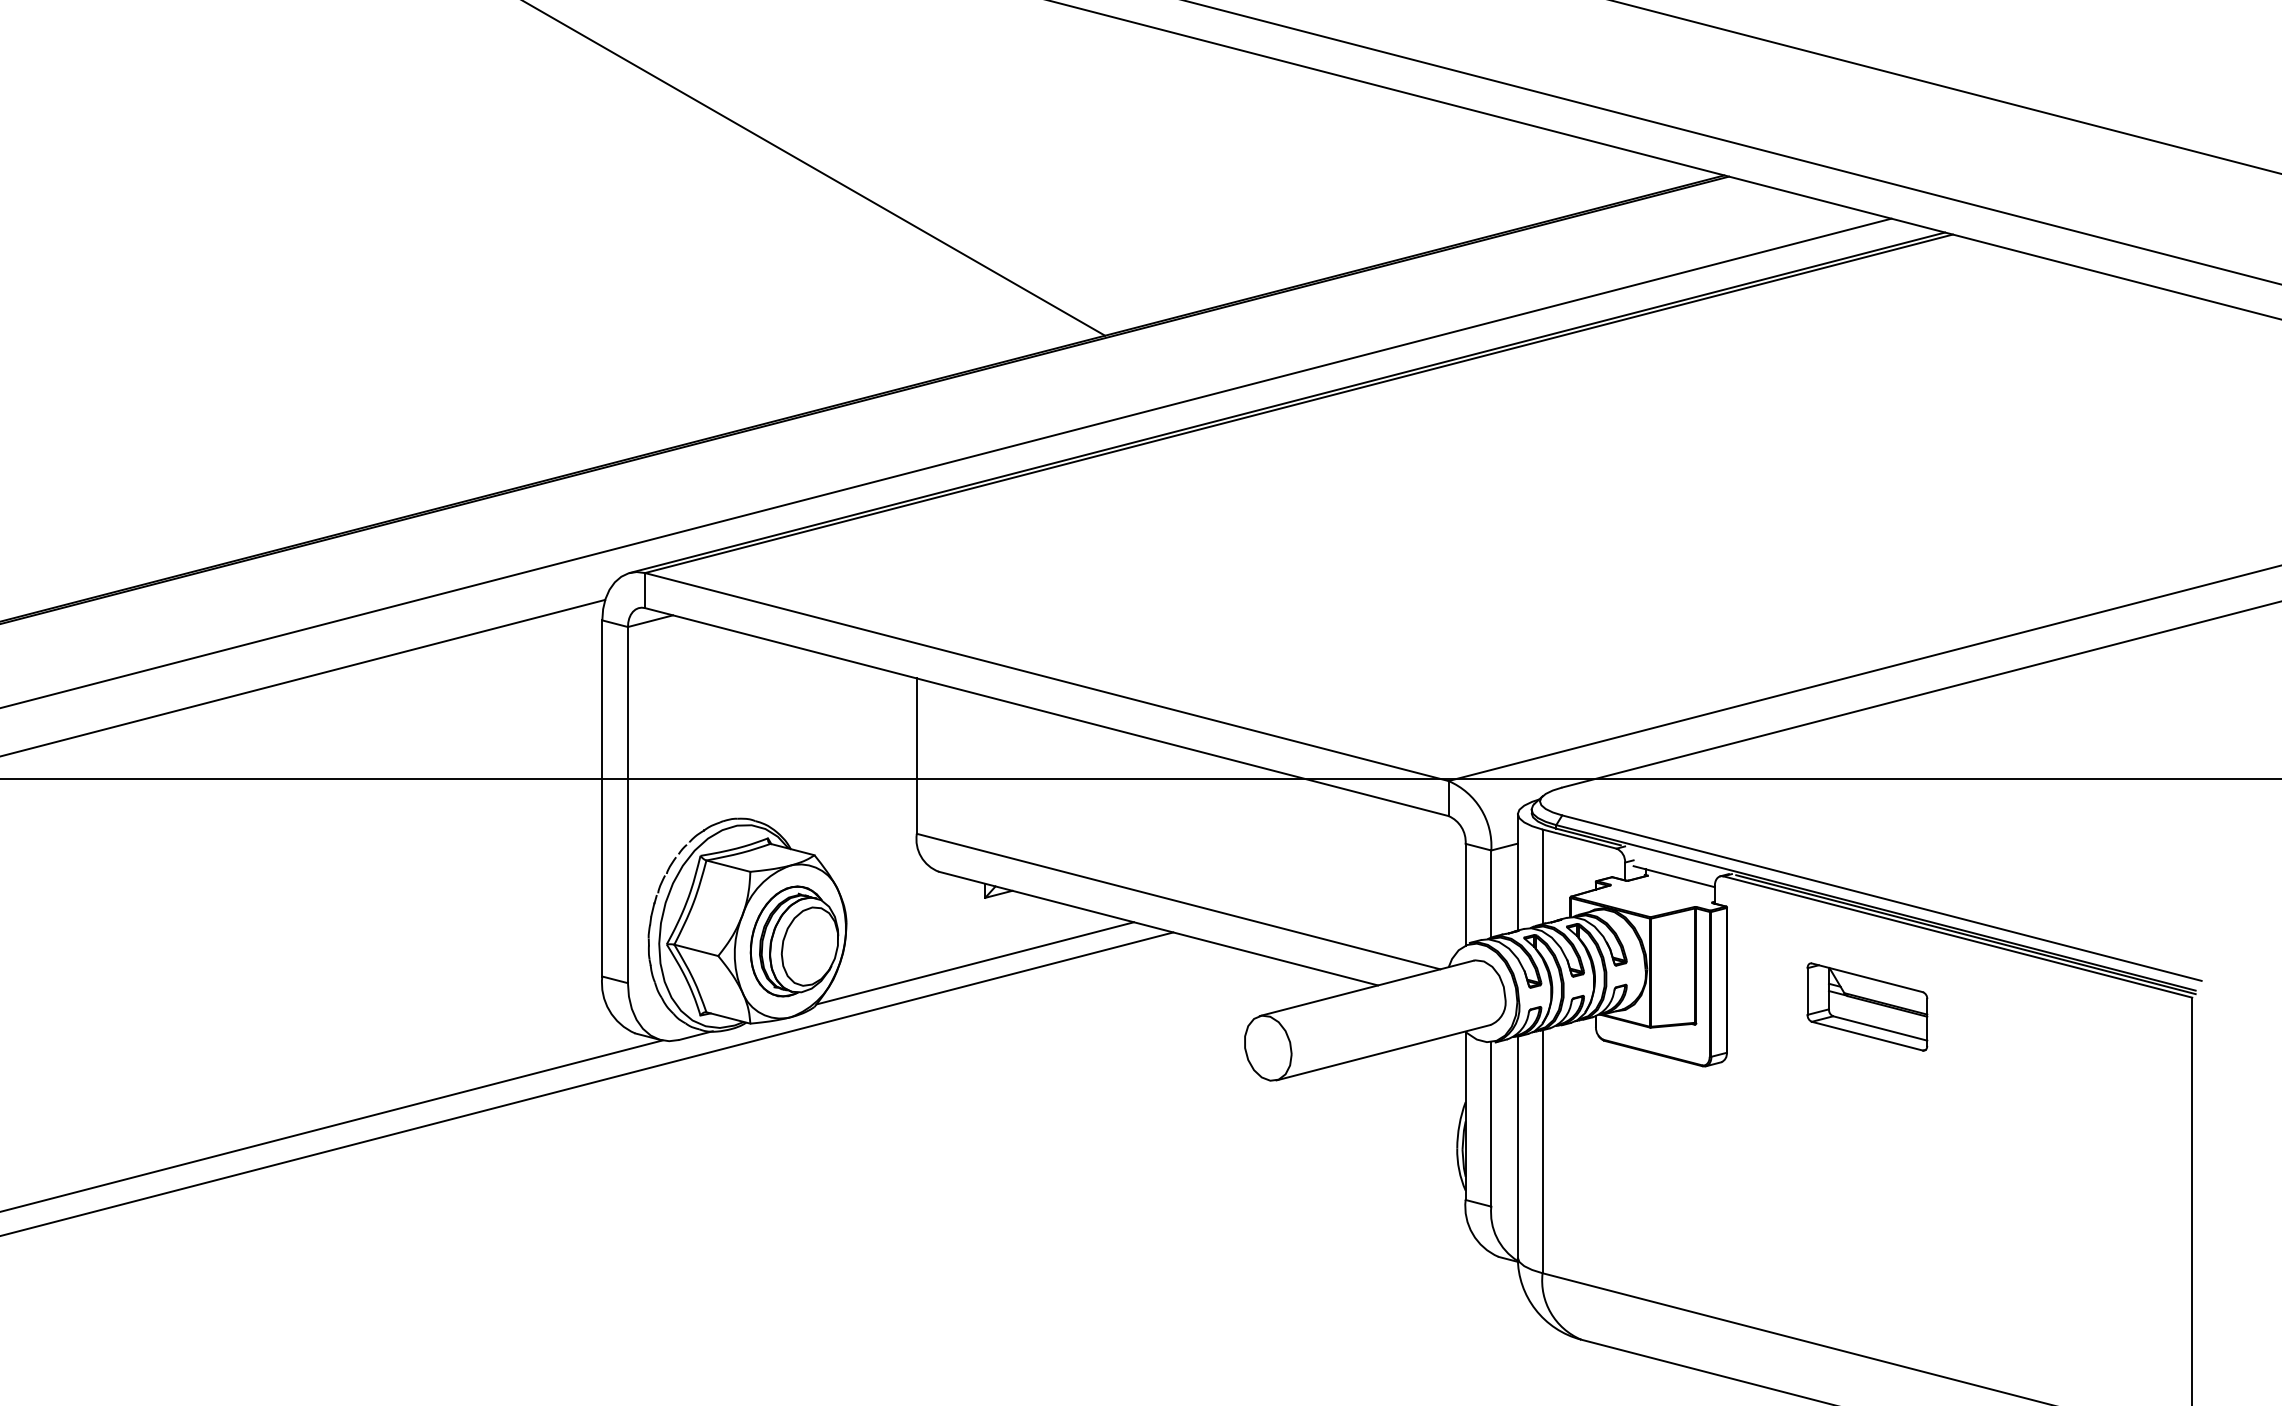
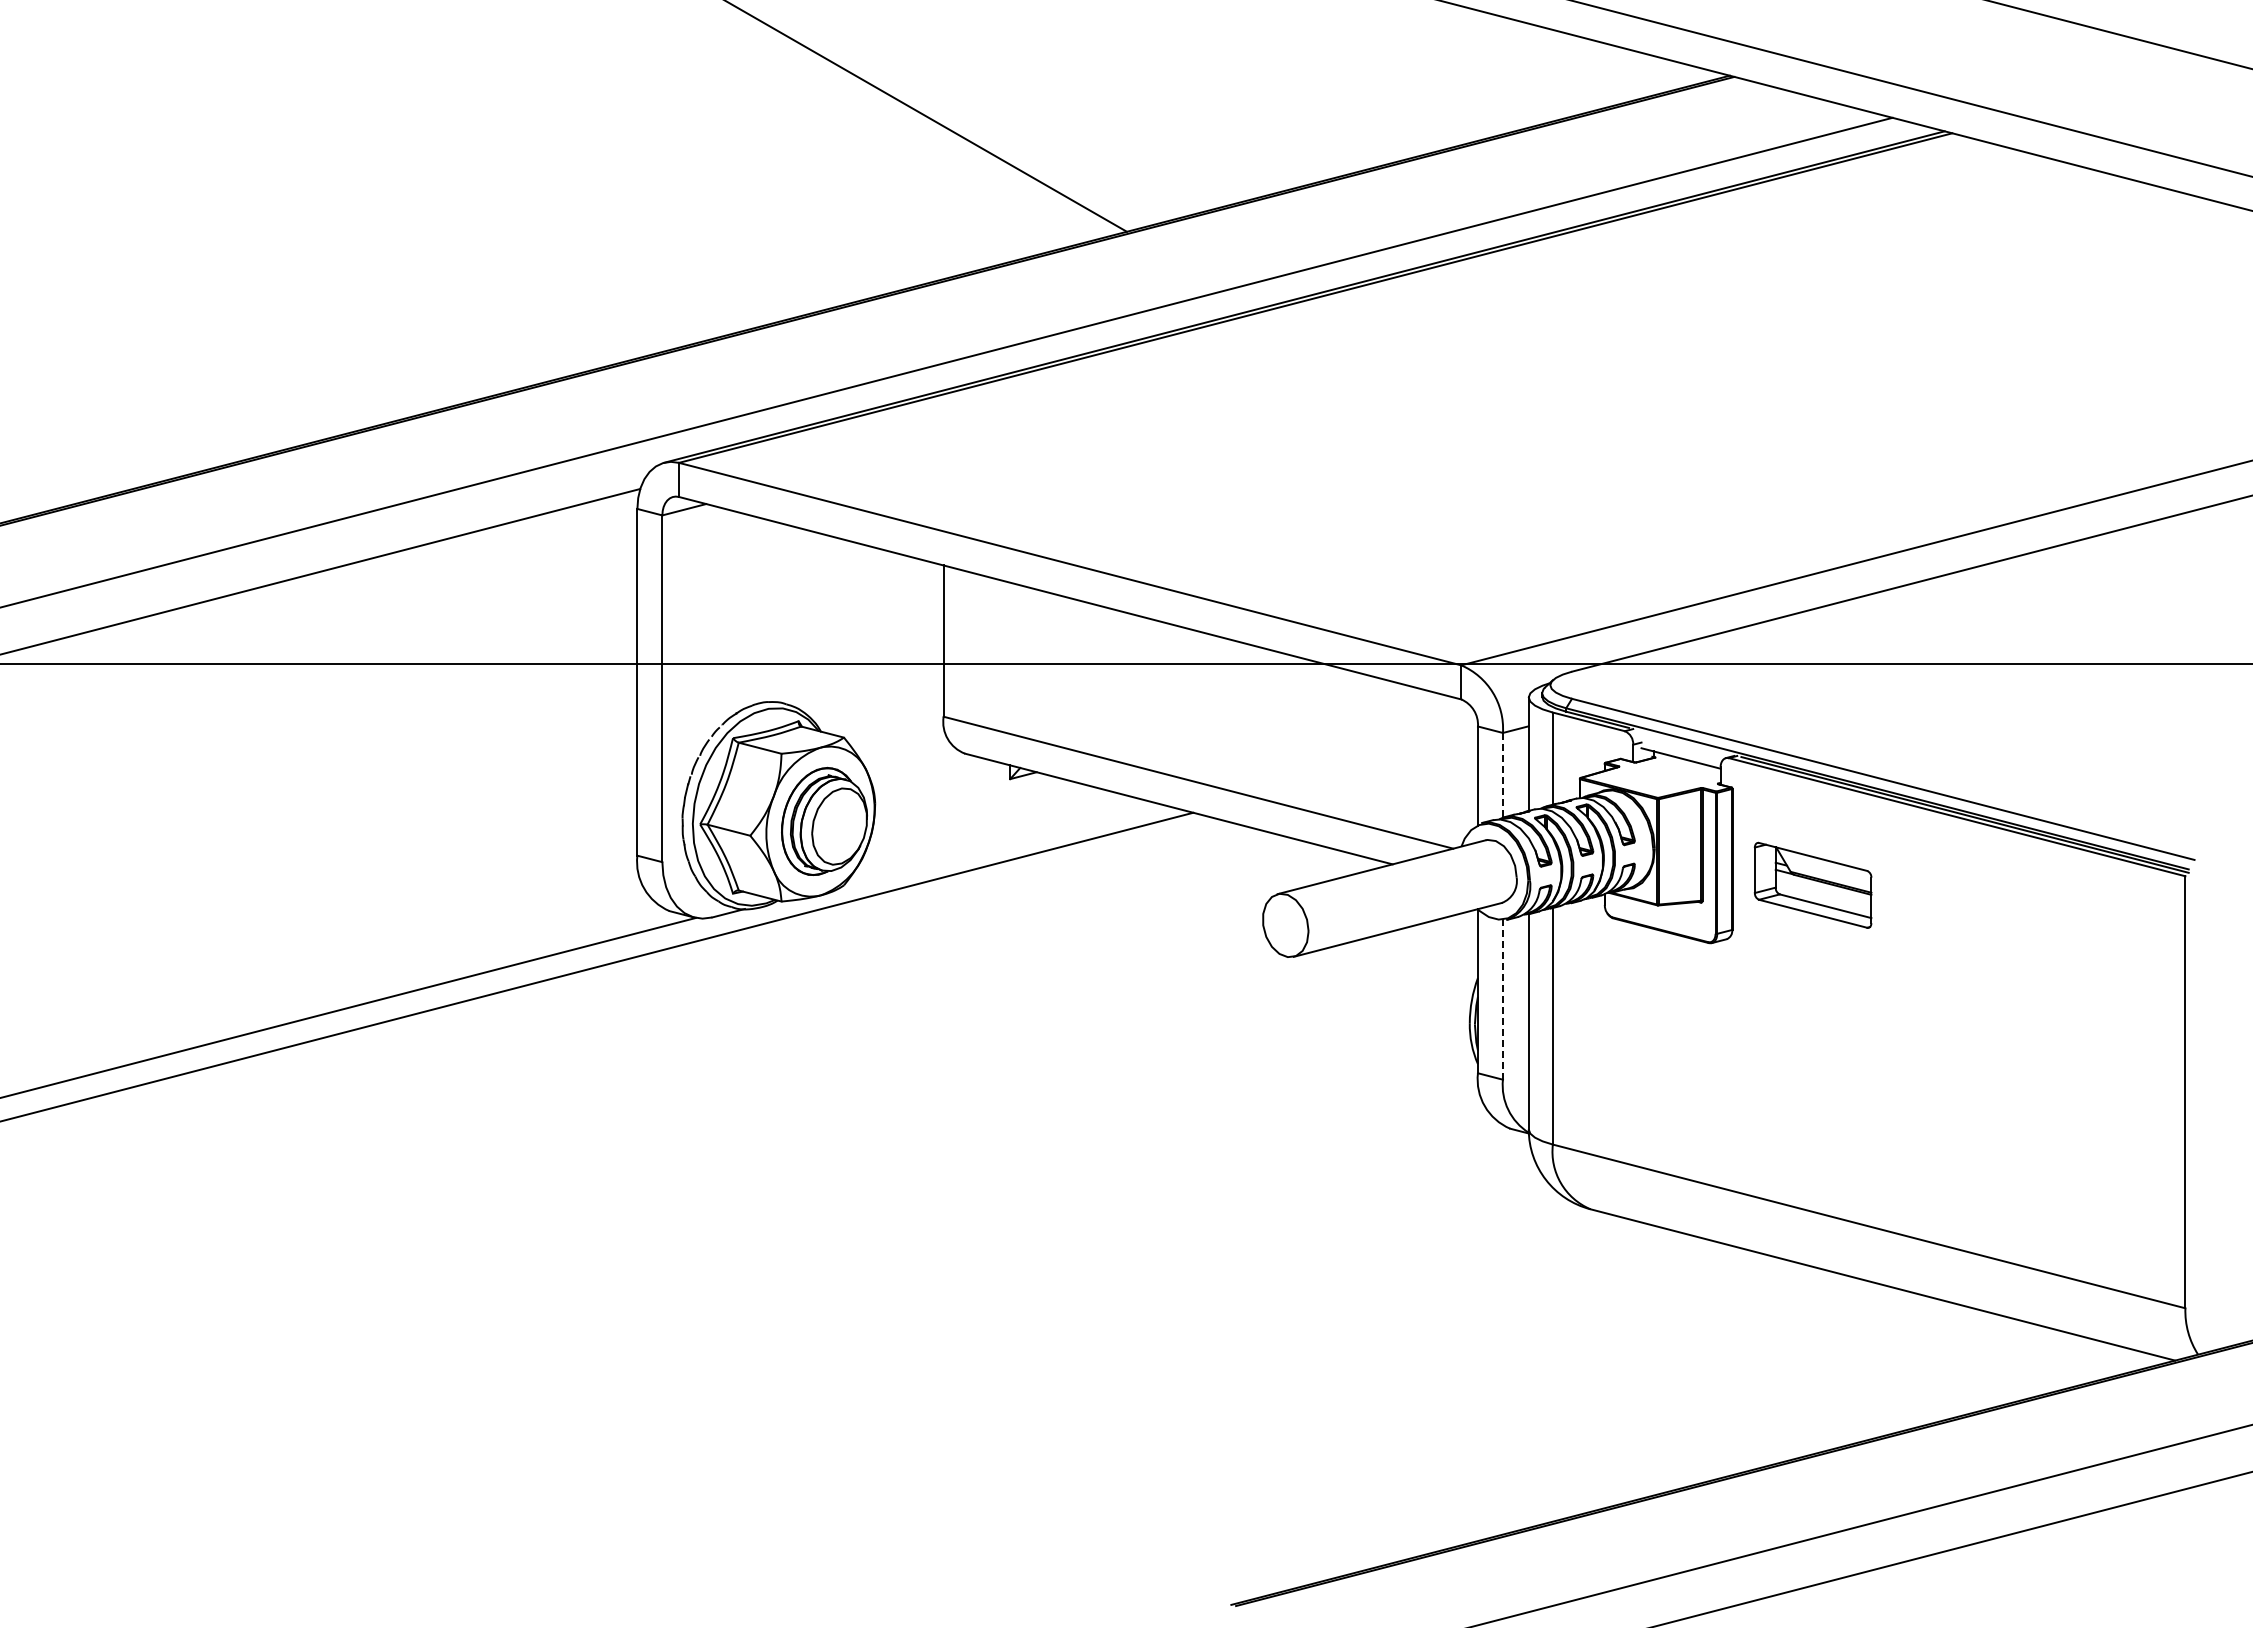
line: (1490, 894) -> (1502, 775), solid -> dashed
line: (975, 962) -> (1000, 842), removed
part: (1866, 1006) -> (1812, 884), moved
line: (1490, 1125) -> (1502, 1000), solid -> dashed

